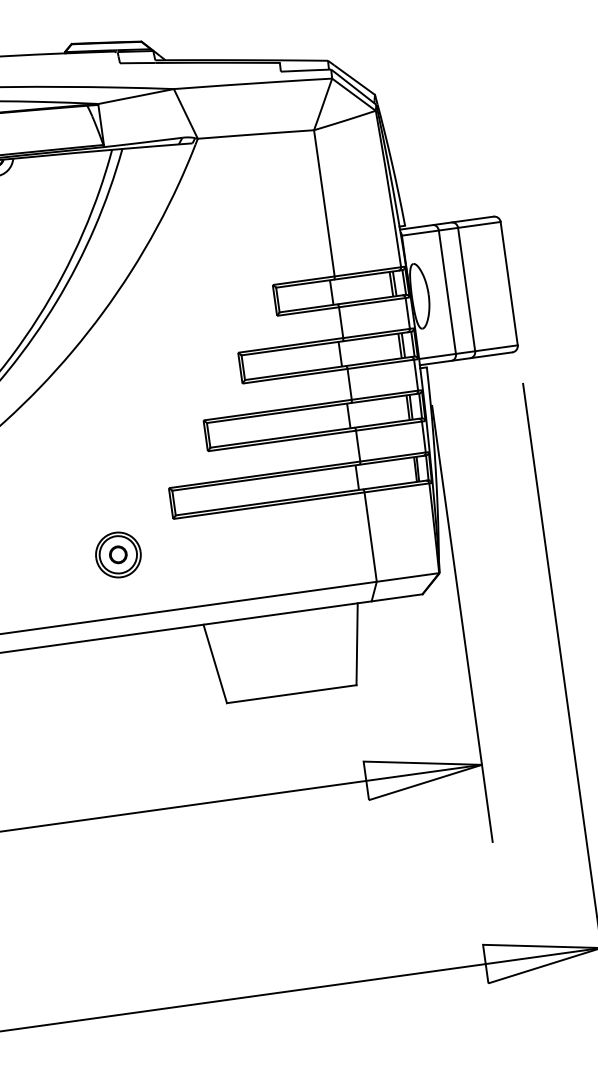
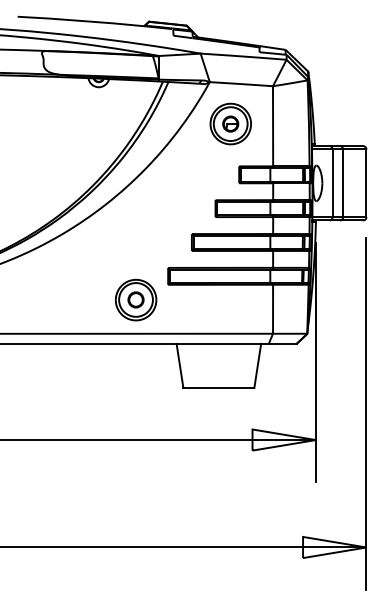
part: (246, 208) -> (230, 123), added
part: (117, 554) -> (135, 299), size x1.67

